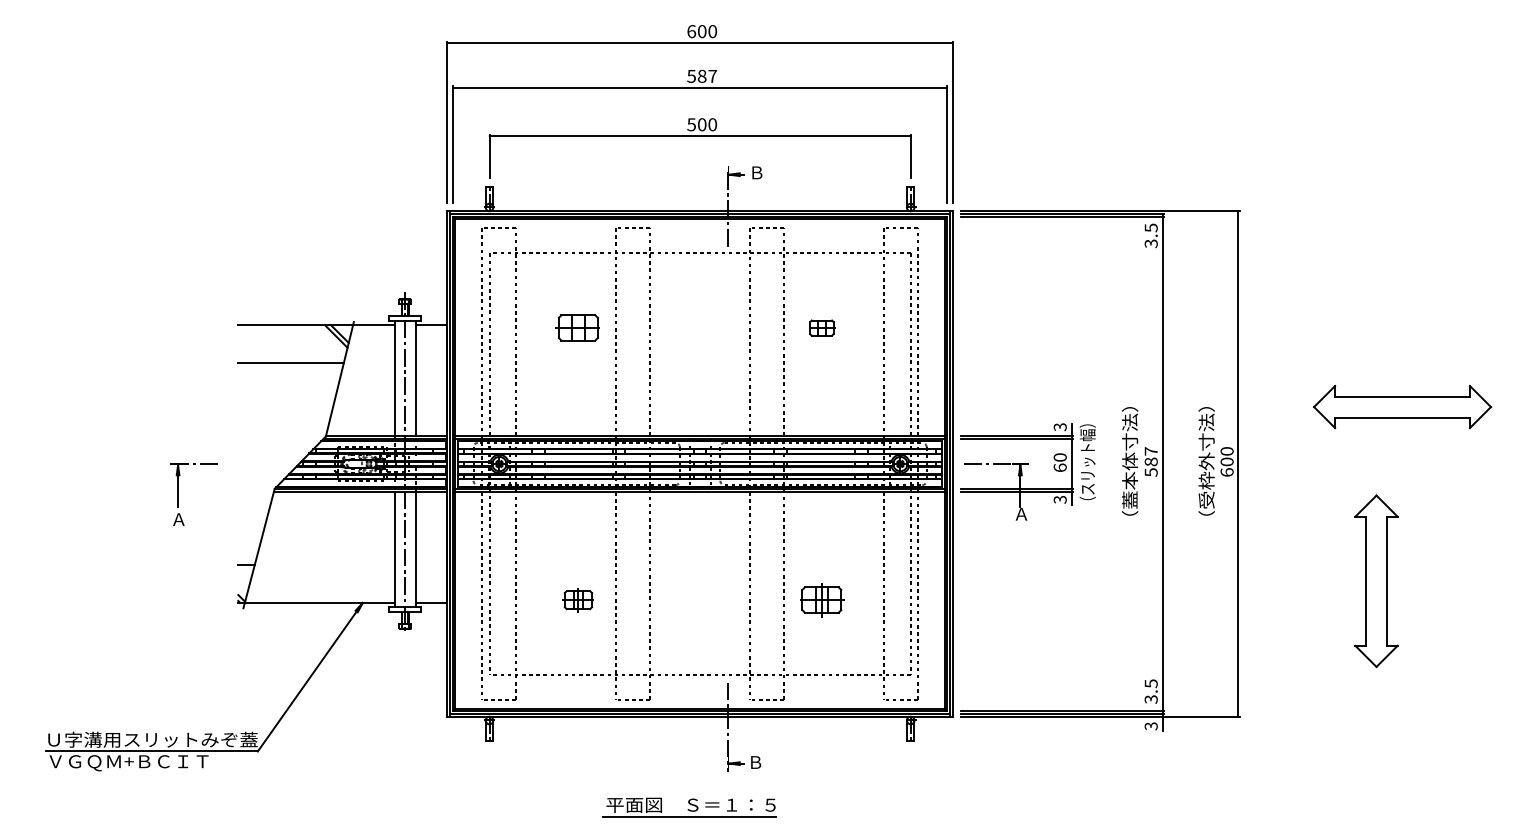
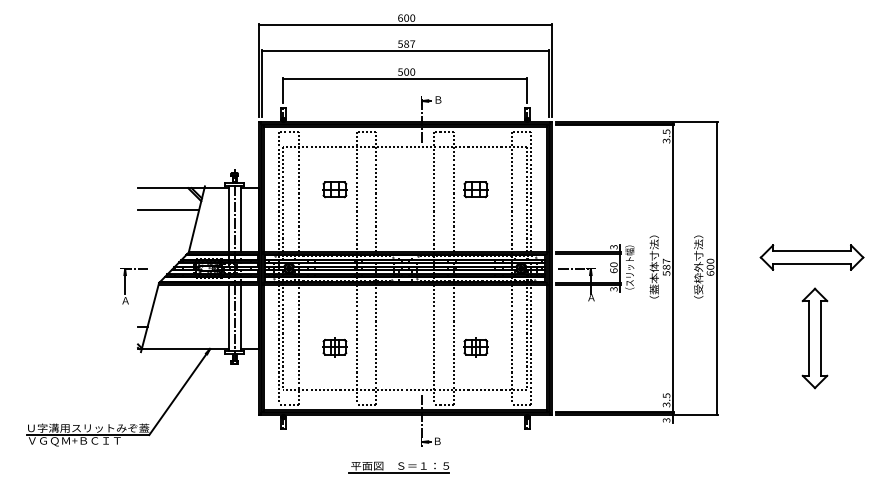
part: (821, 327) -> (475, 189), size x1.67
part: (1401, 406) -> (811, 257), moved
part: (178, 494) -> (125, 286), moved
part: (1375, 581) -> (814, 338), moved
part: (577, 600) -> (334, 347), size x1.43

